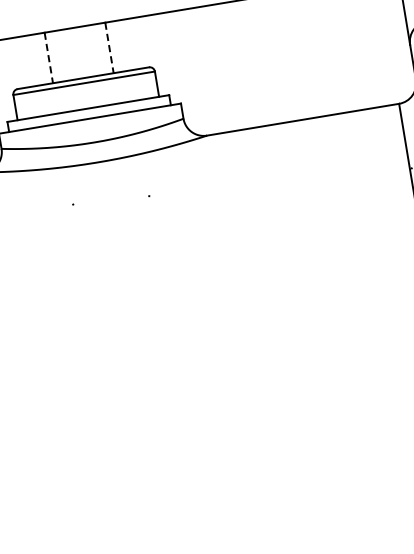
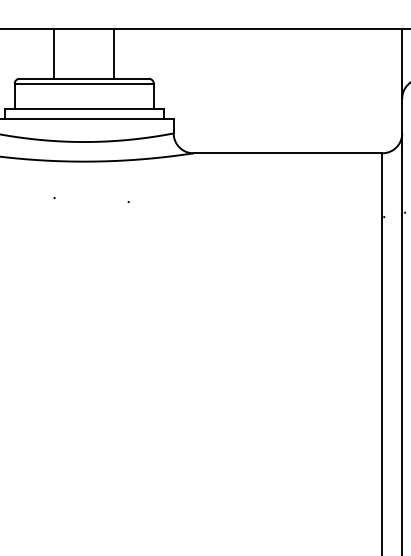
line: (109, 47) -> (114, 53), dashed -> solid
line: (48, 57) -> (54, 53), dashed -> solid

